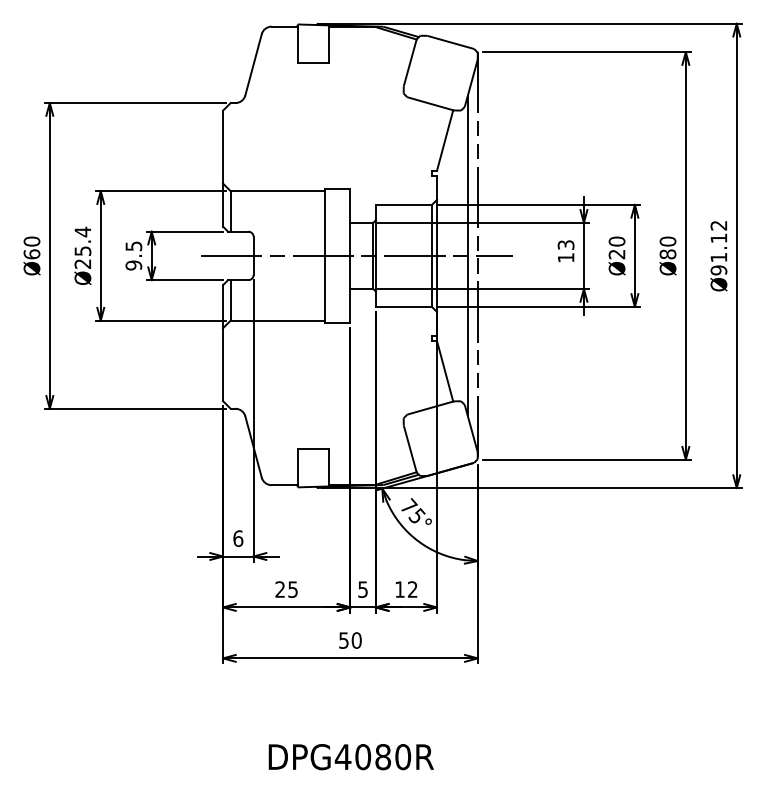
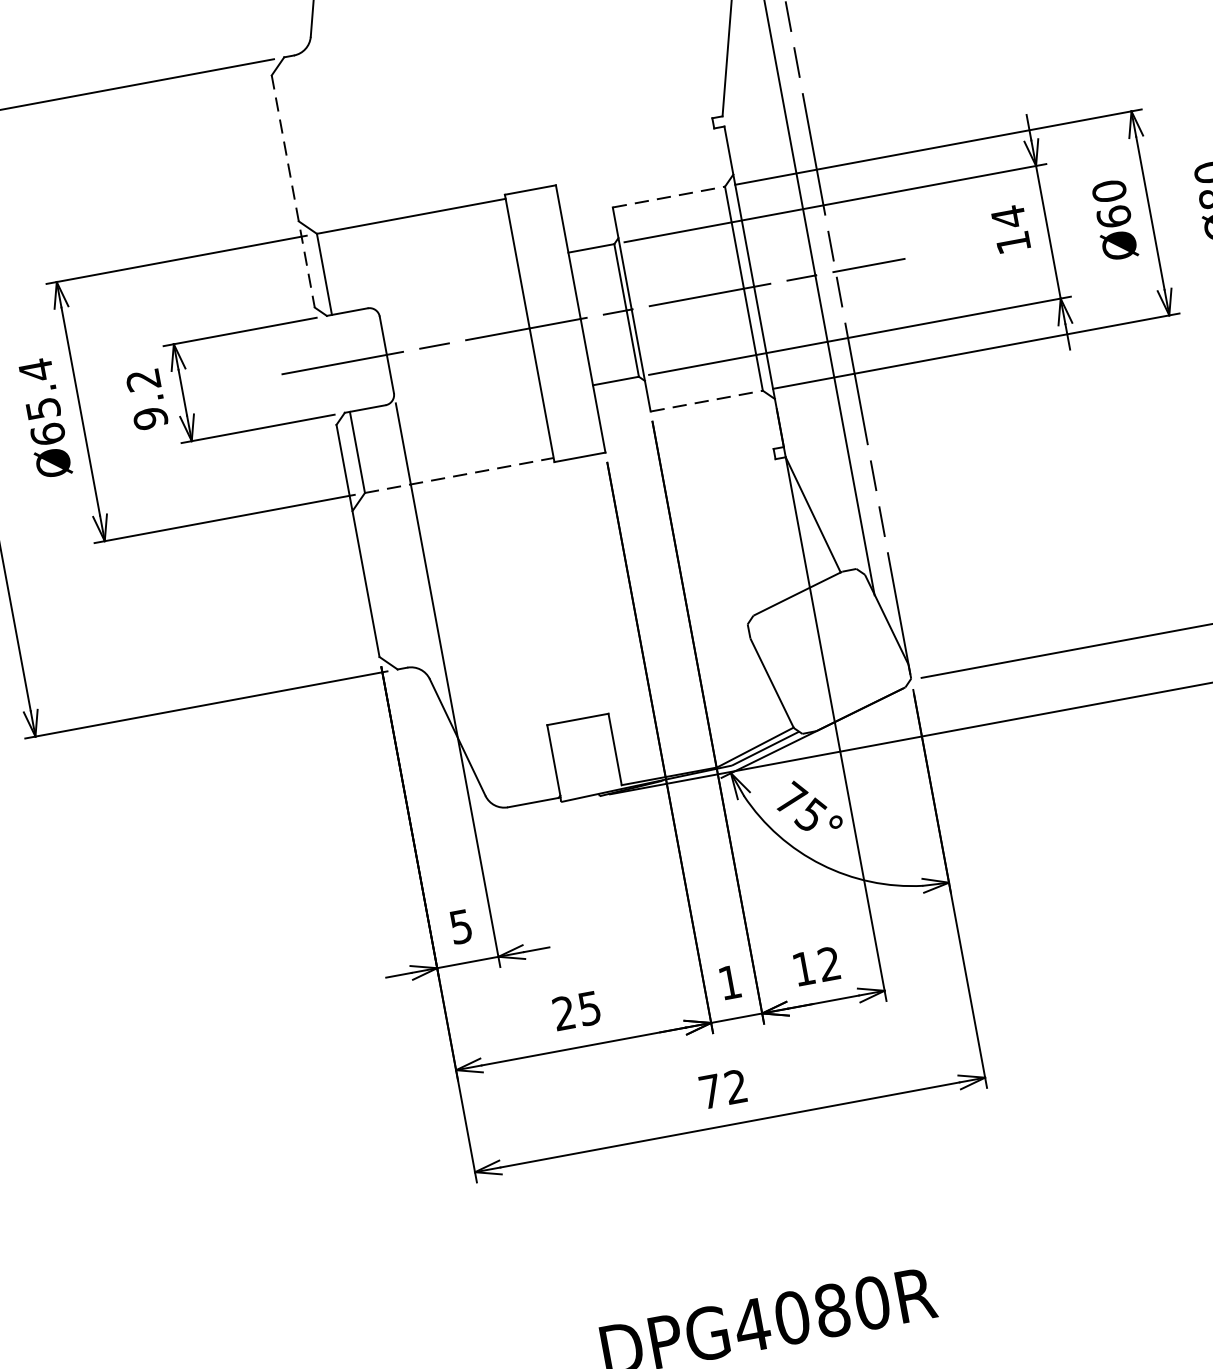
line: (223, 168) -> (294, 190), solid -> dashed
line: (404, 204) -> (669, 195), solid -> dashed
text: (565, 244) -> (1007, 216), 13 -> 14
text: (133, 246) -> (142, 380), 9.5 -> 9.2
text: (616, 254) -> (1113, 217), Ø20 -> Ø60
text: (82, 263) -> (47, 433), Ø25.4 -> Ø65.4
line: (404, 306) -> (707, 400), solid -> dashed
line: (278, 320) -> (460, 474), solid -> dashed
text: (238, 538) -> (461, 926), 6 -> 5
text: (362, 589) -> (728, 982), 5 -> 1
text: (350, 640) -> (723, 1089), 50 -> 72

